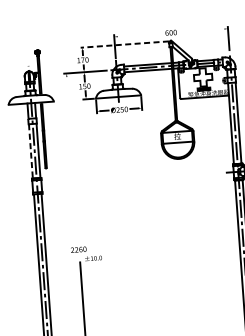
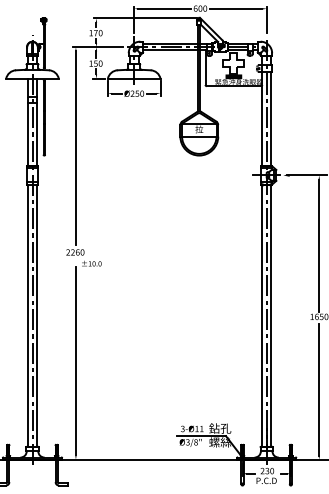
line: (201, 30) -> (235, 8), added
line: (140, 34) -> (164, 8), added
line: (124, 44) -> (145, 18), dashed -> solid
line: (31, 151) -> (28, 134), dashed -> solid
line: (72, 160) -> (75, 148), added

